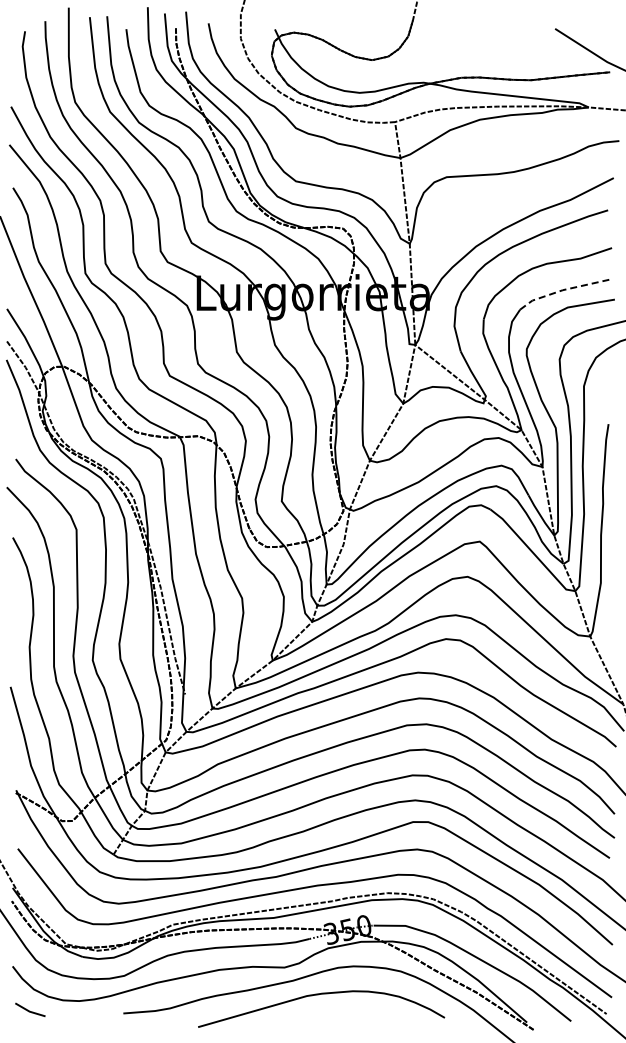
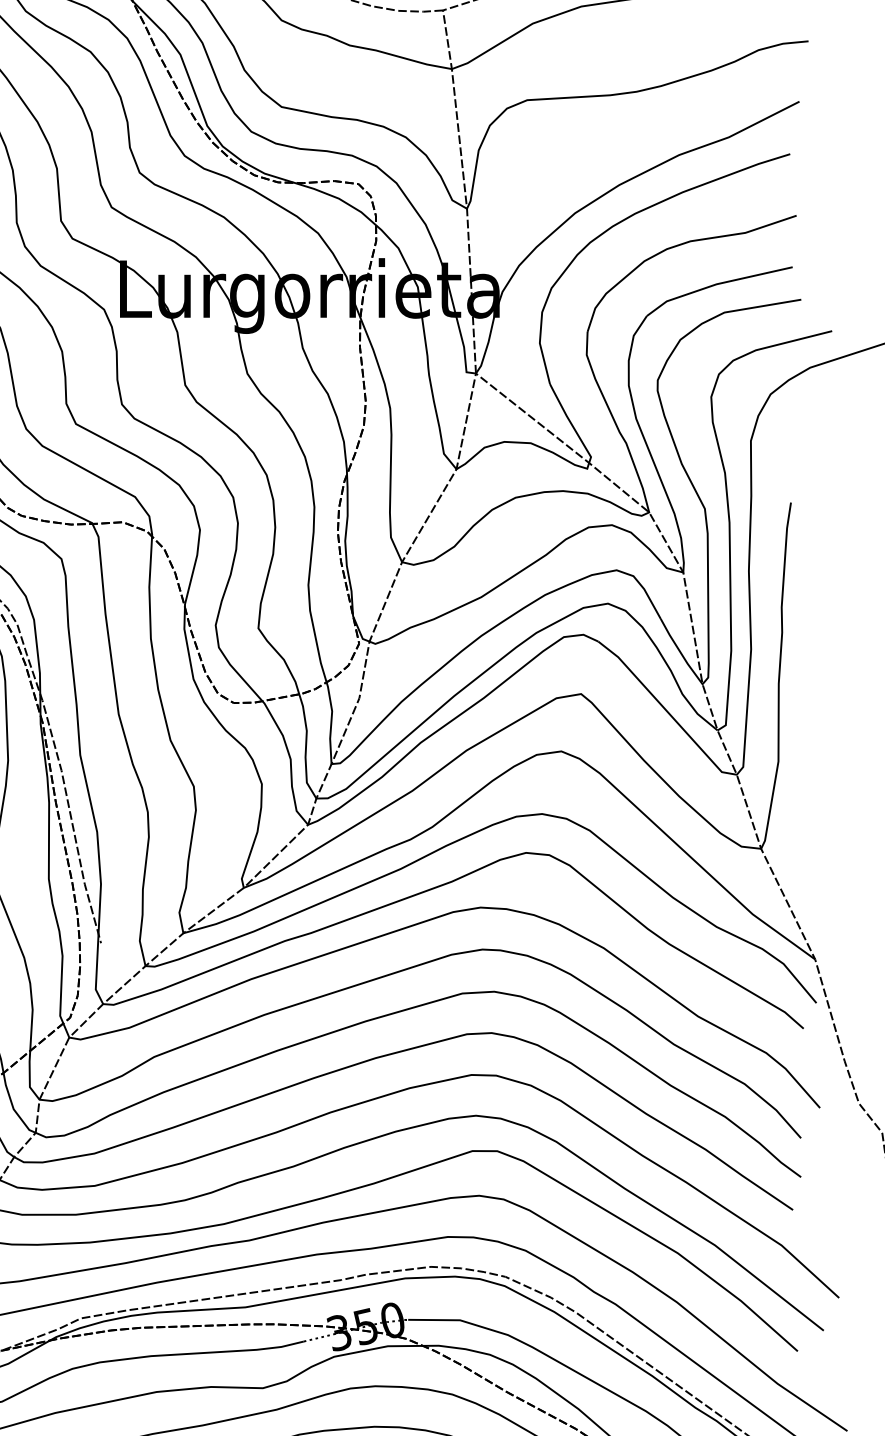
line: (562, 290) -> (715, 284), dashed -> solid

